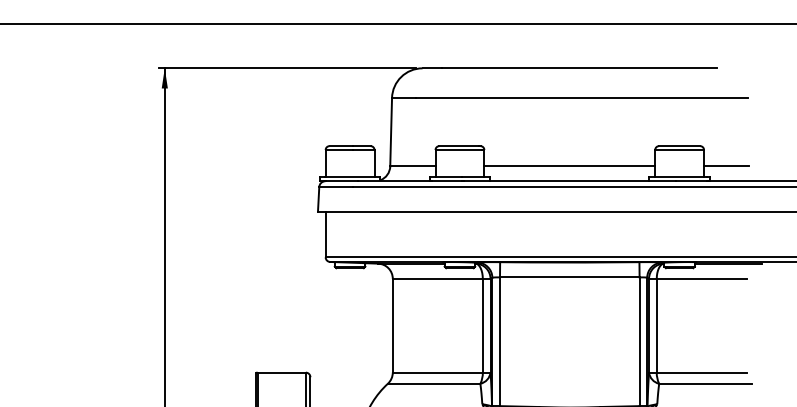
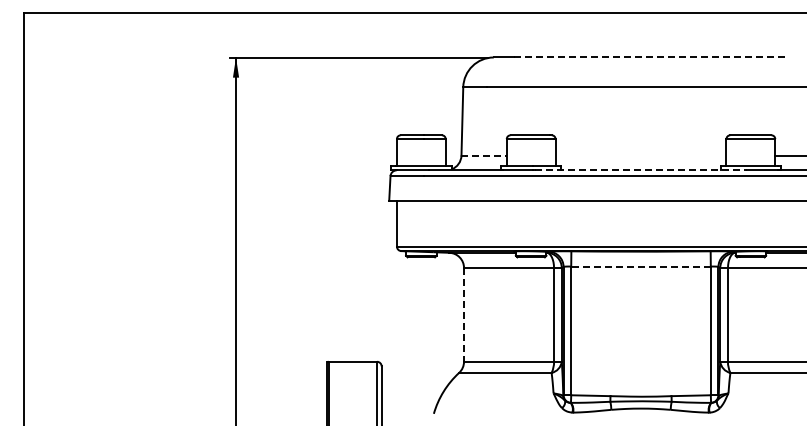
line: (580, 68) -> (651, 57), solid -> dashed
line: (413, 166) -> (484, 155), solid -> dashed
line: (569, 166) -> (640, 155), removed
line: (570, 181) -> (641, 170), solid -> dashed
line: (570, 277) -> (641, 266), solid -> dashed
line: (393, 325) -> (464, 314), solid -> dashed

